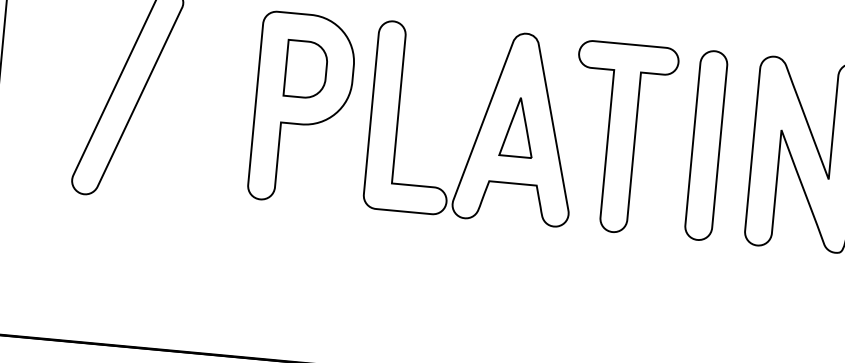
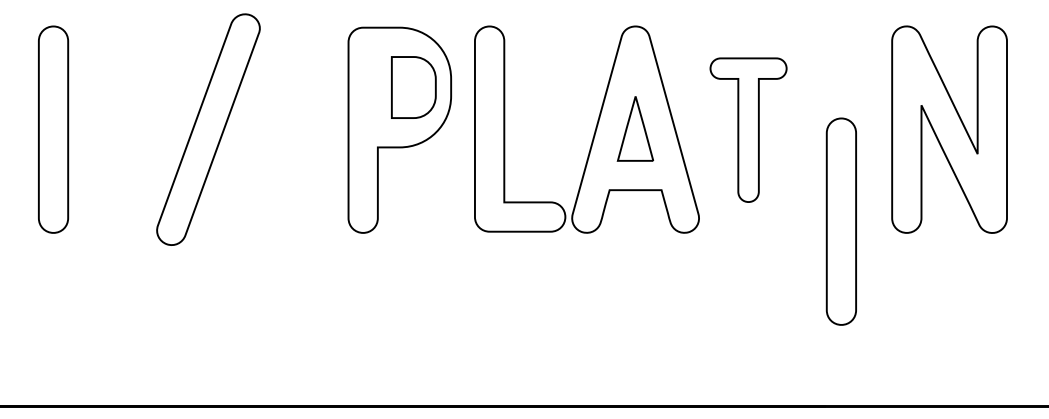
part: (305, 69) -> (413, 87), moved
part: (621, 137) -> (748, 129), size x0.7
part: (705, 145) -> (840, 221), moved

